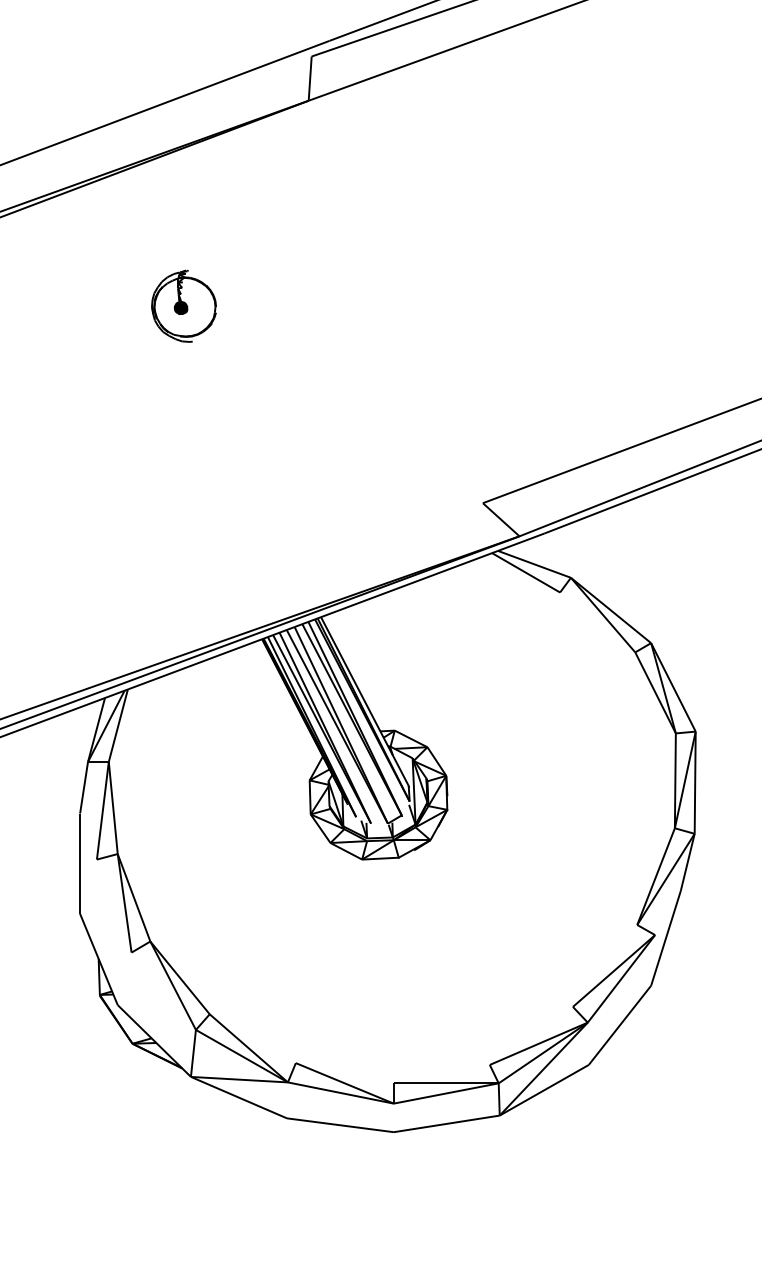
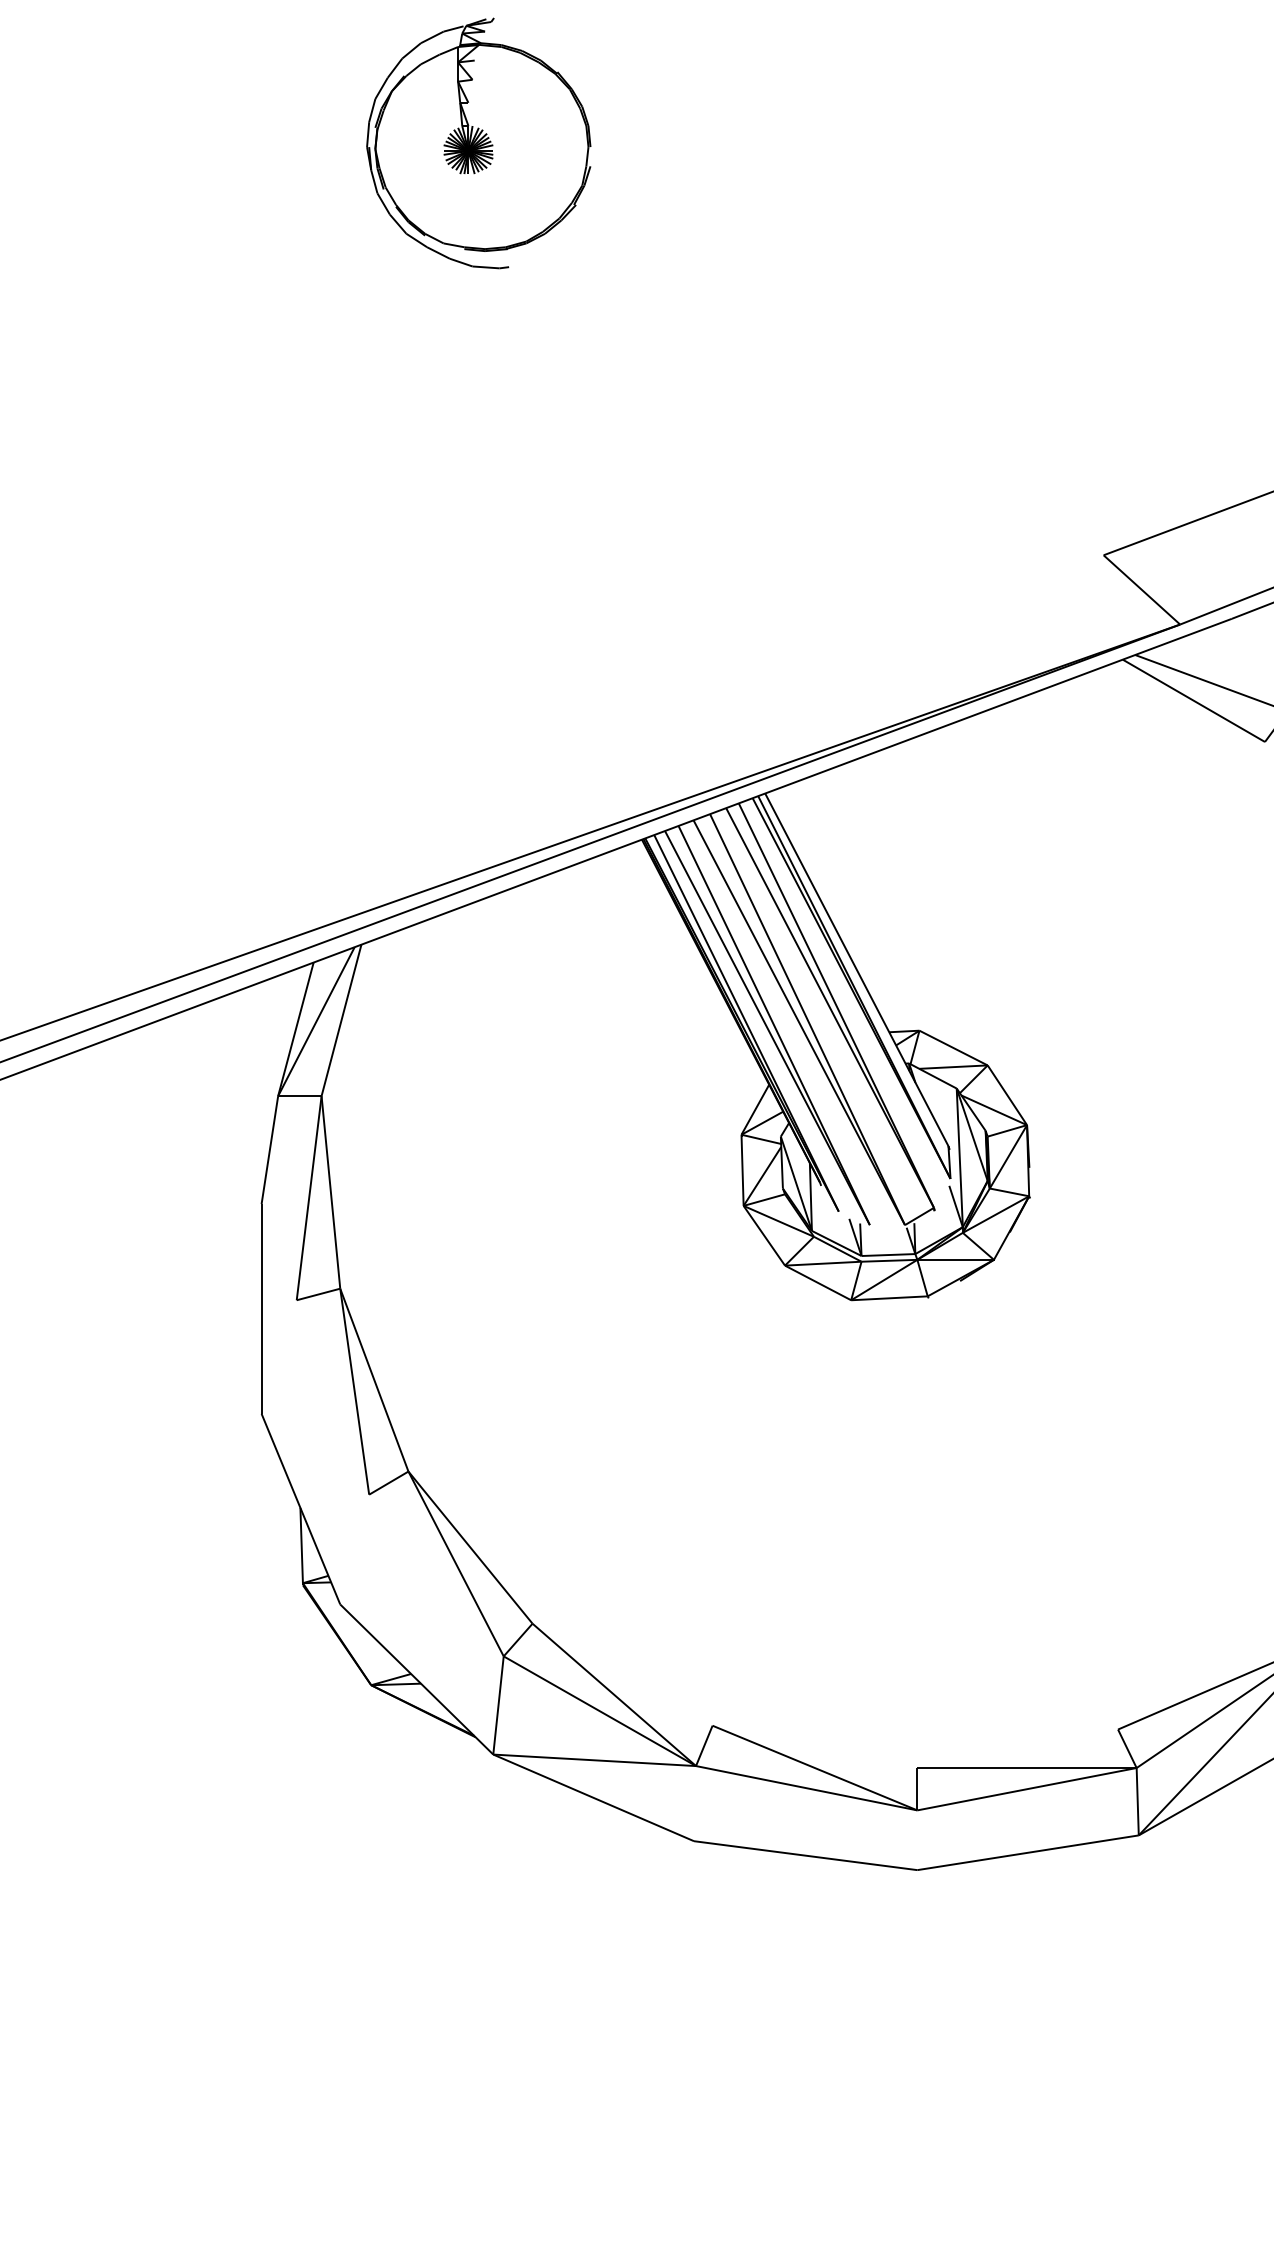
part: (183, 305) -> (477, 141), size x1.67

